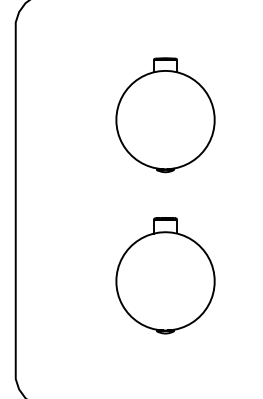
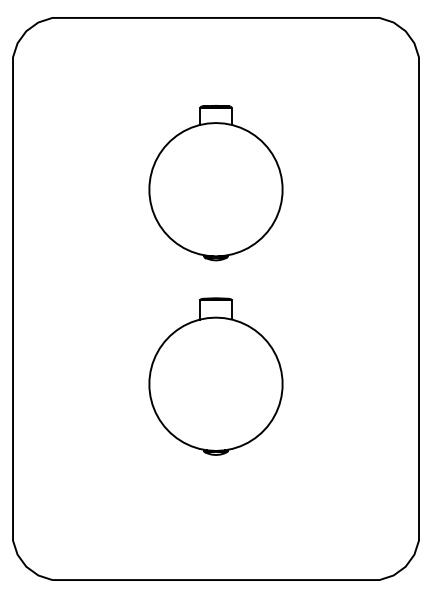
part: (165, 275) -> (215, 376), moved

